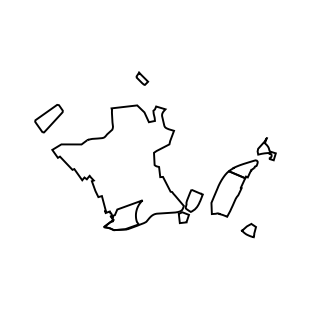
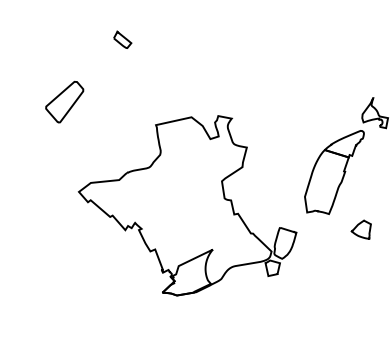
part: (142, 78) -> (123, 39), moved
part: (127, 167) -> (186, 205), moved

